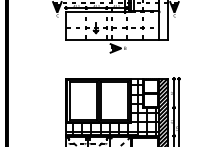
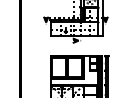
hatch: (111, 107) -> (73, 70), removed

